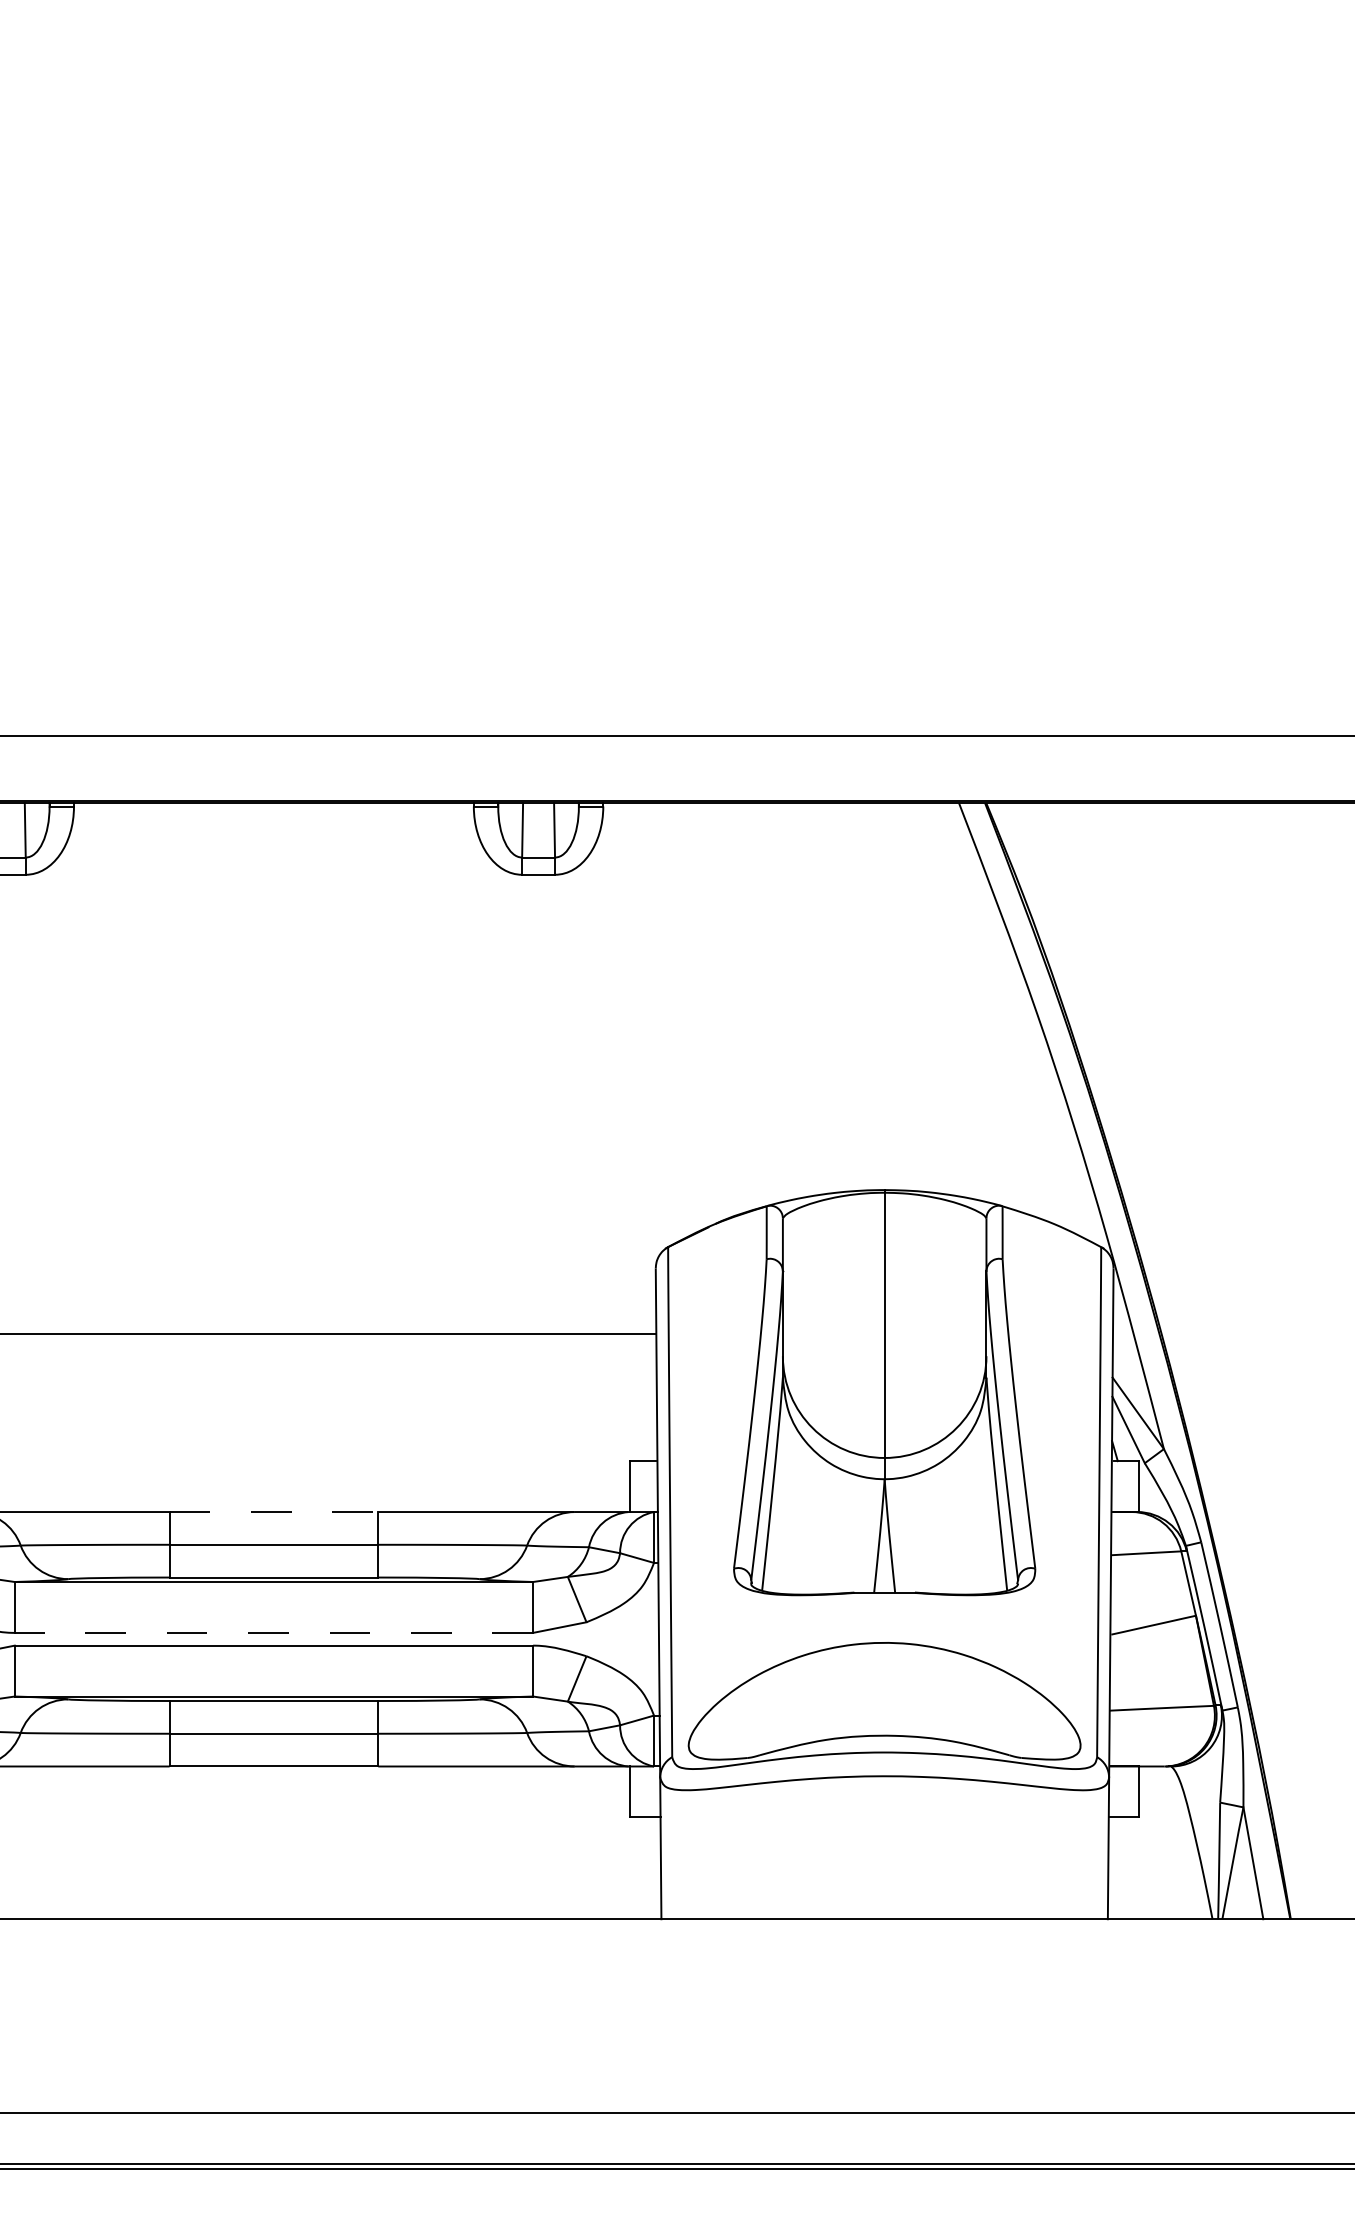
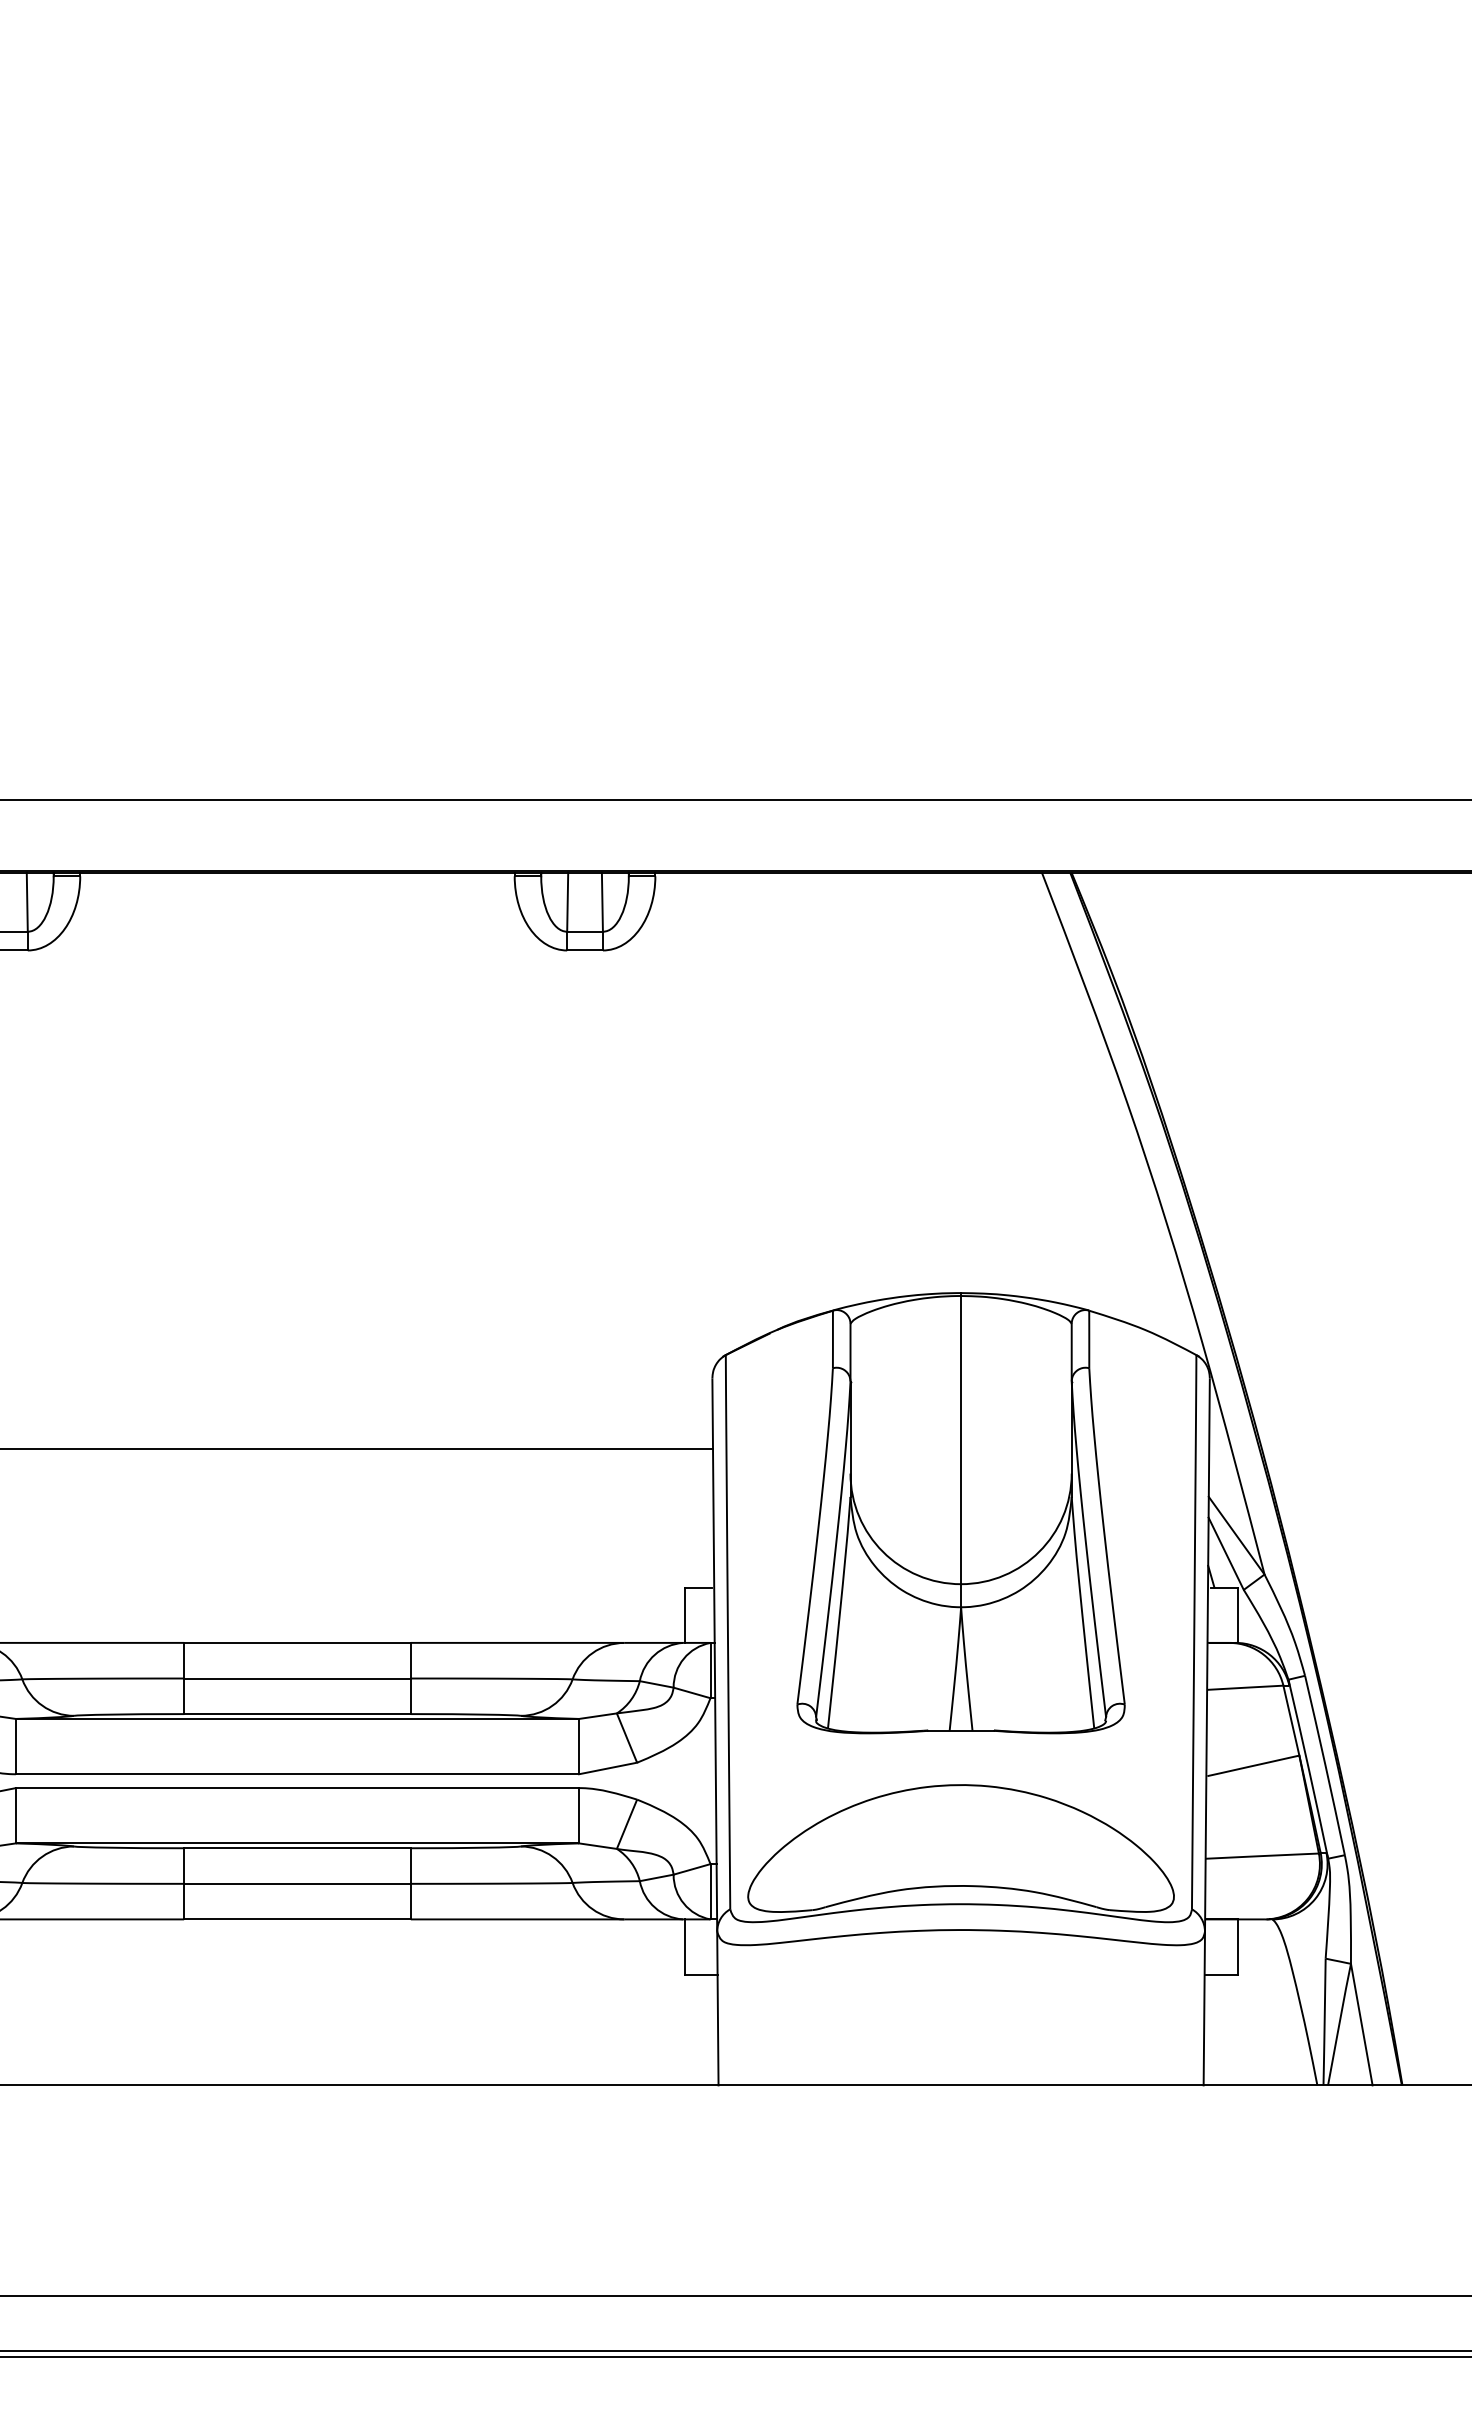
line: (273, 1511) -> (297, 1642), dashed -> solid
line: (273, 1633) -> (297, 1774), dashed -> solid

